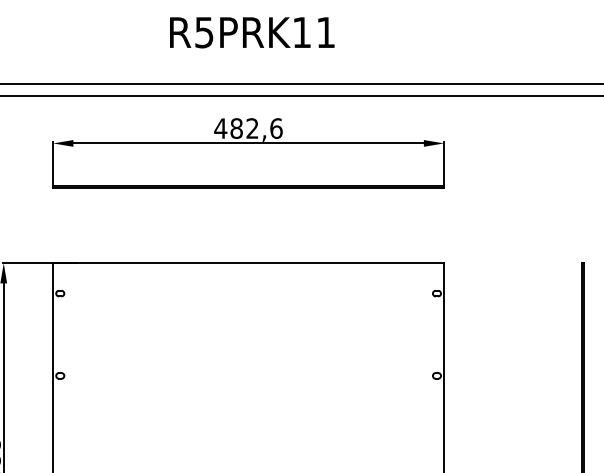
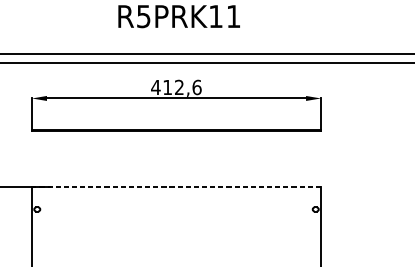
text: (236, 128) -> (167, 87), 482,6 -> 412,6
line: (248, 263) -> (176, 187), solid -> dashed

